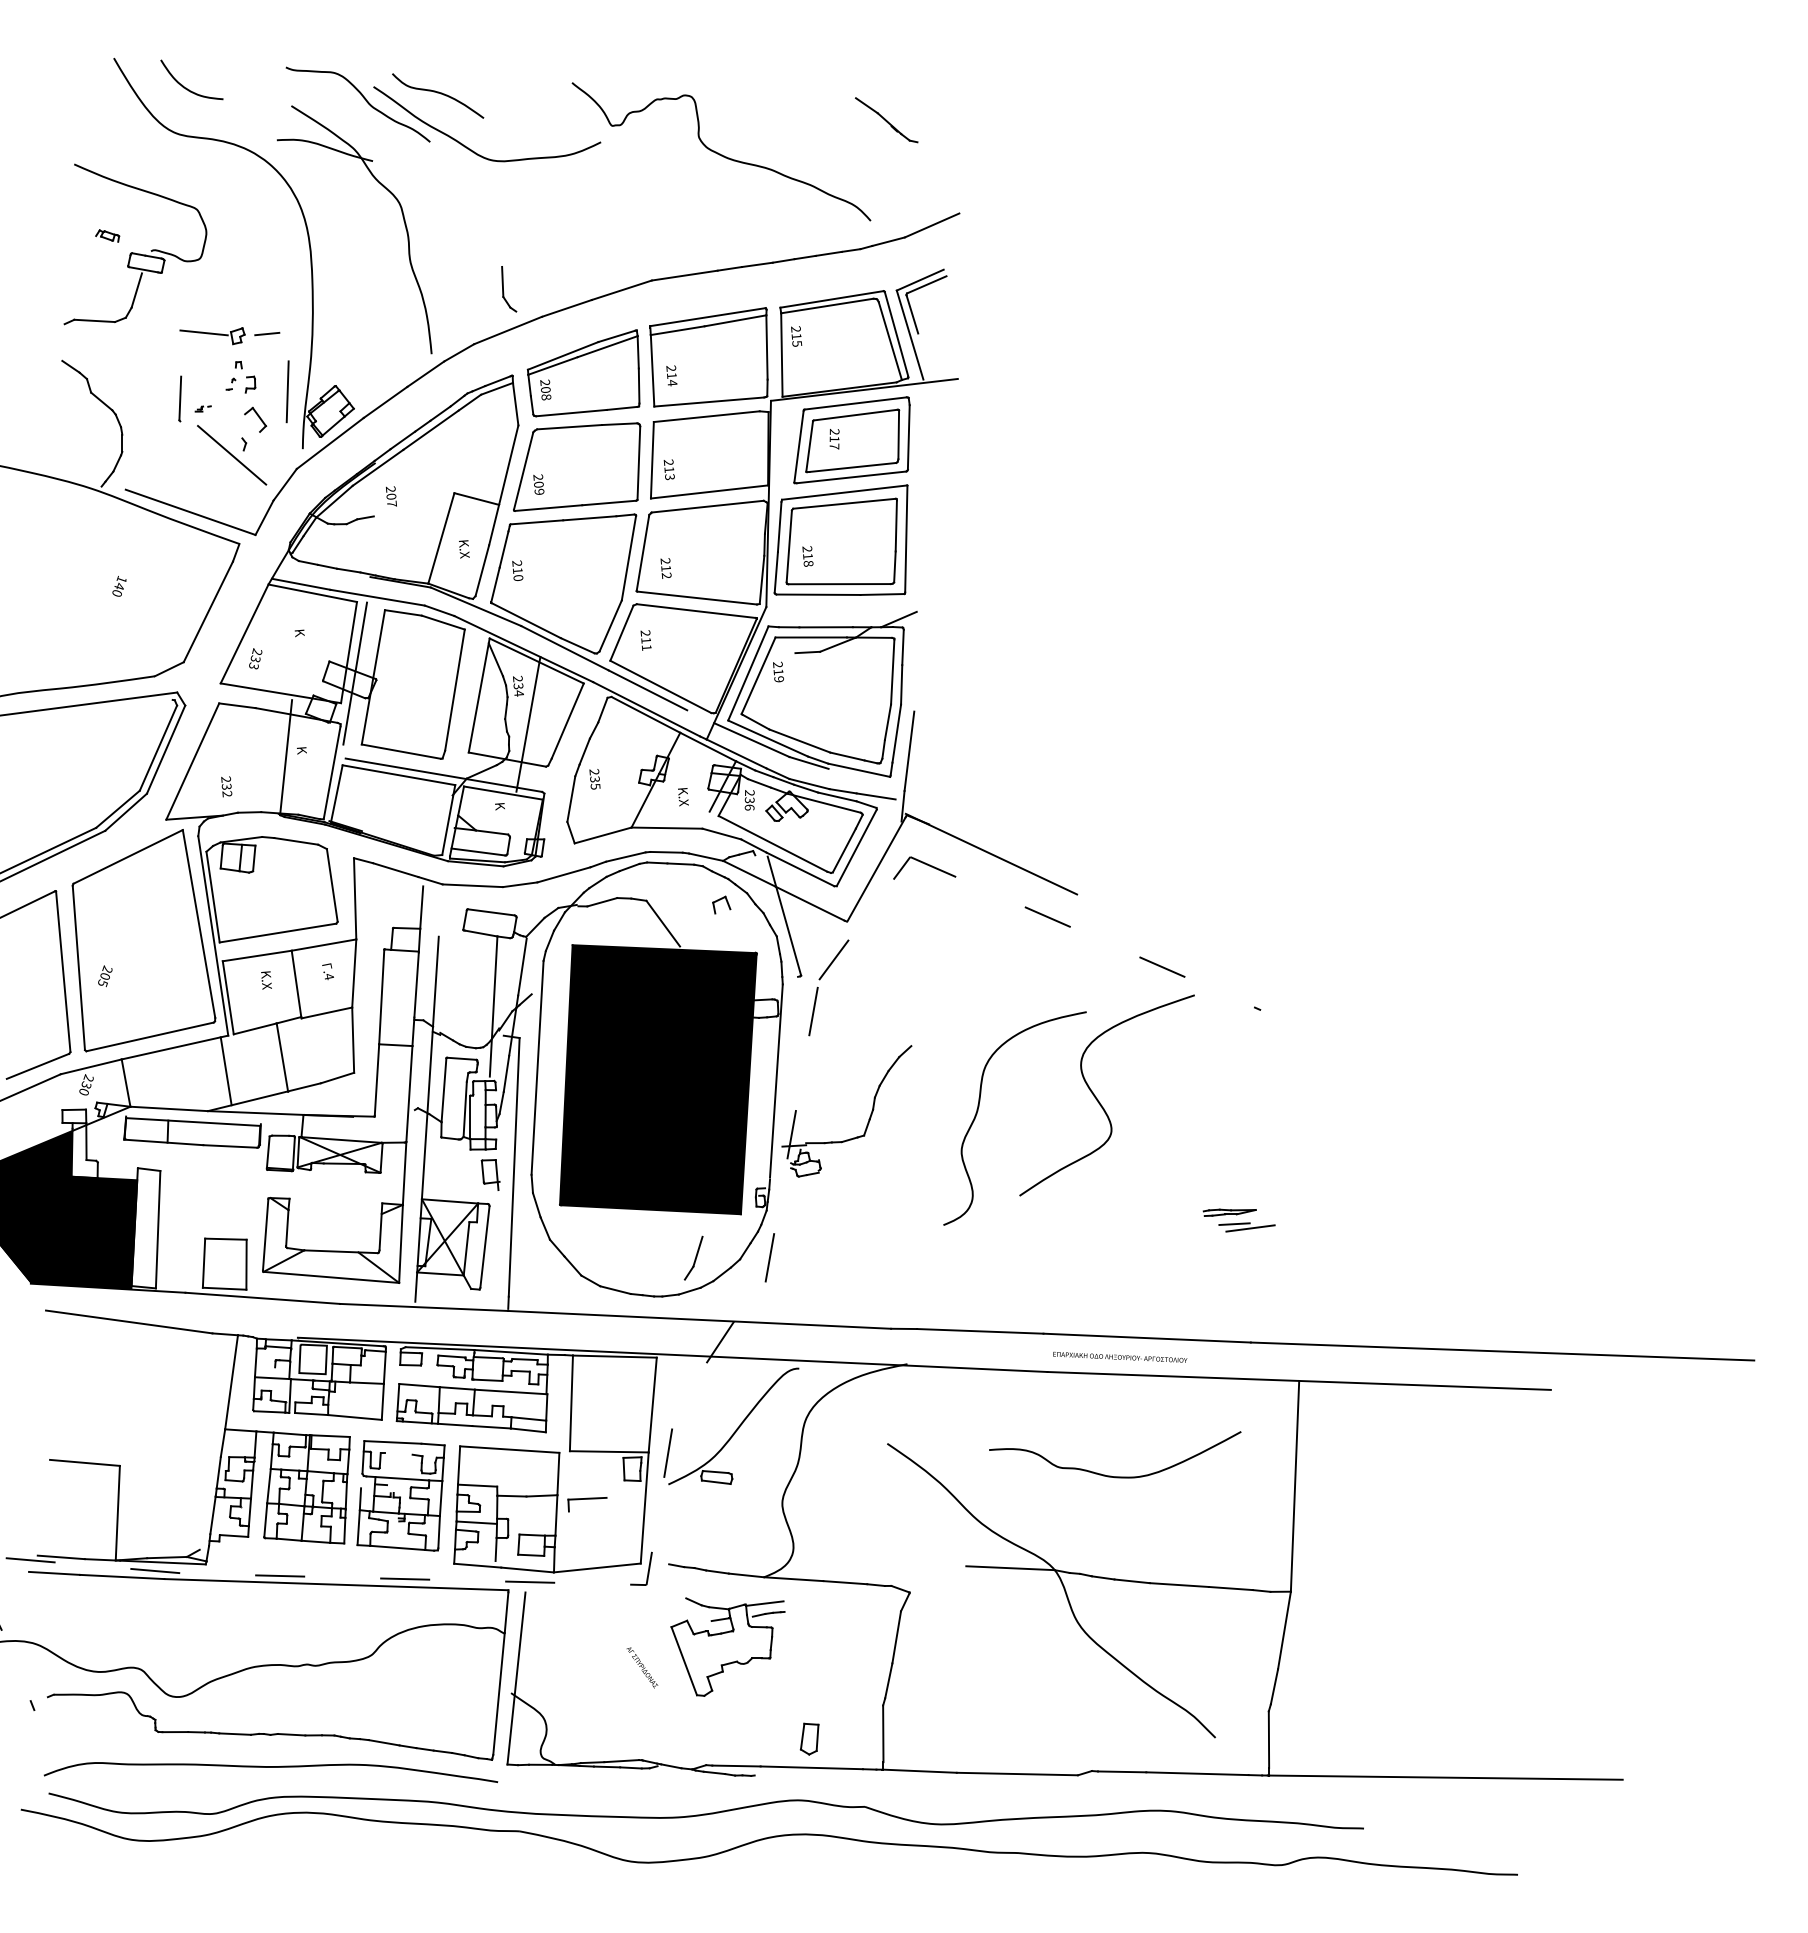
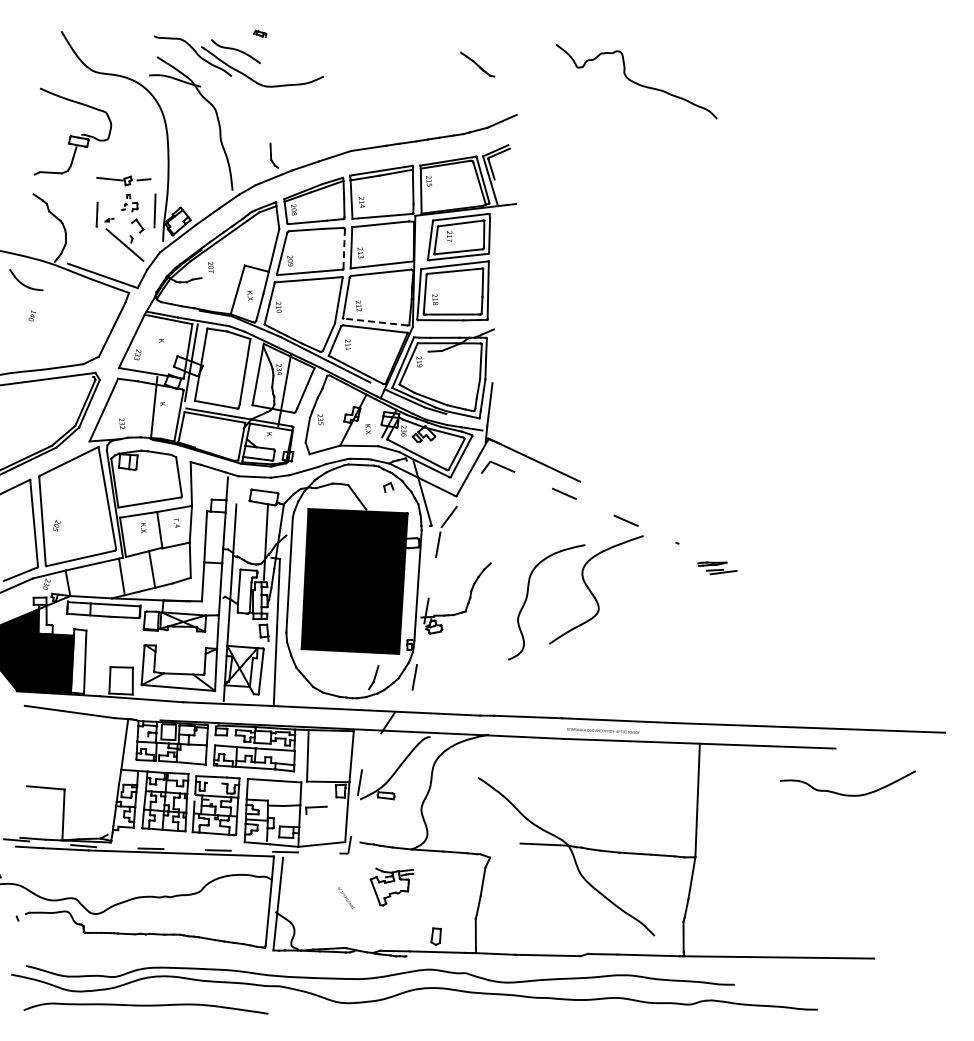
curve: (190, 88) -> (25, 284), moved
curve: (719, 151) -> (635, 81), moved
part: (106, 235) -> (259, 33), moved
line: (639, 463) -> (344, 249), solid -> dashed
text: (119, 585) -> (32, 315), moved
line: (697, 597) -> (375, 321), solid -> dashed
part: (1239, 1220) -> (717, 568), moved
curve: (1114, 1475) -> (847, 794), moved
part: (726, 1645) -> (391, 886), size x0.7
curve: (270, 1768) -> (145, 1006), moved

